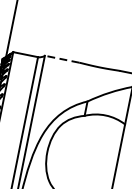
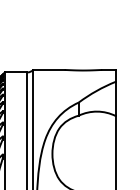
line: (61, 59) -> (48, 70), dashed -> solid

